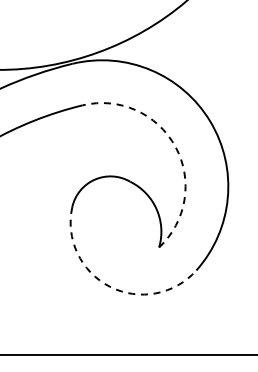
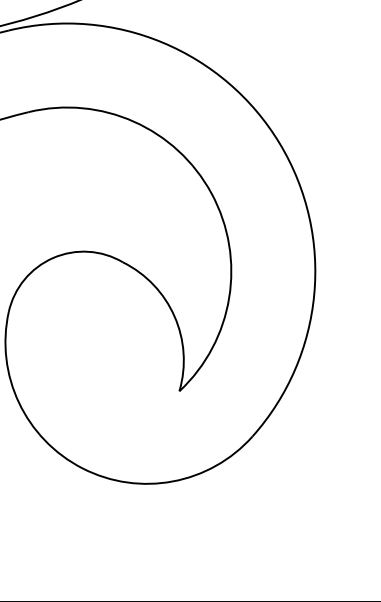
arc: (175, 146) -> (211, 192), dashed -> solid
arc: (109, 286) -> (81, 467), dashed -> solid

